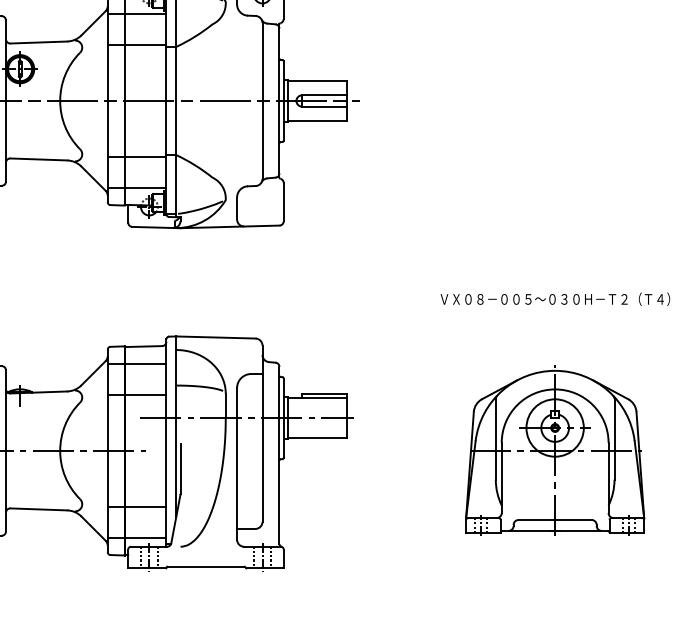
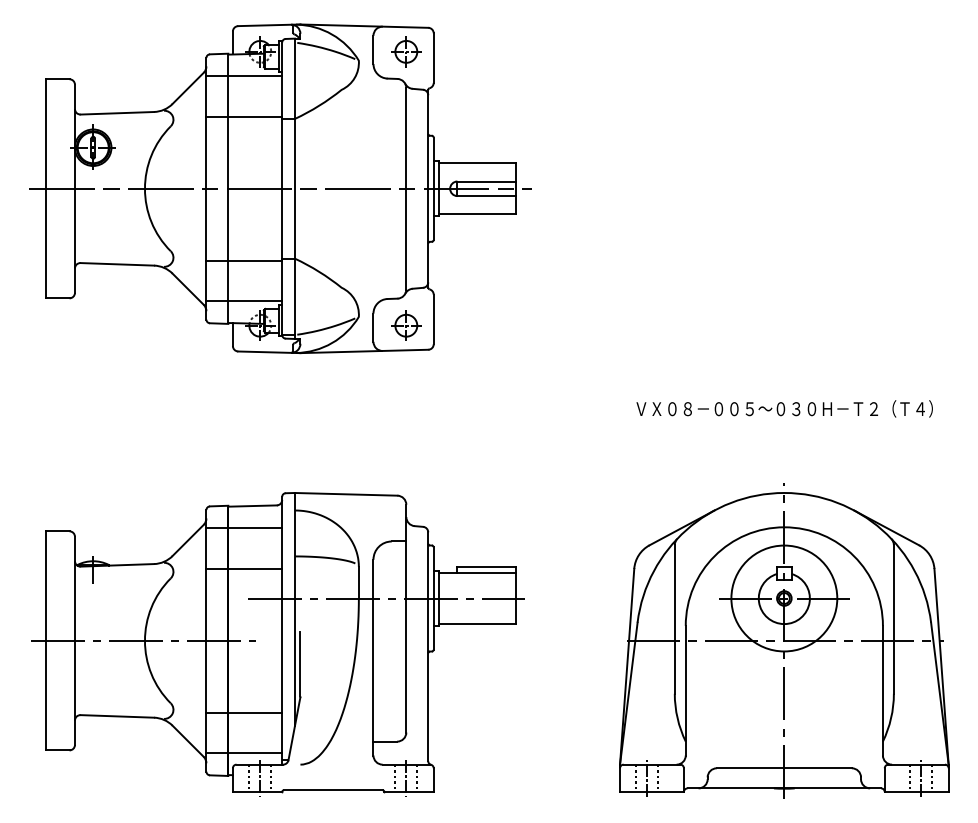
part: (262, 206) -> (406, 325), added
text: (555, 298) -> (784, 408), moved
part: (555, 450) -> (784, 640), size x1.43

